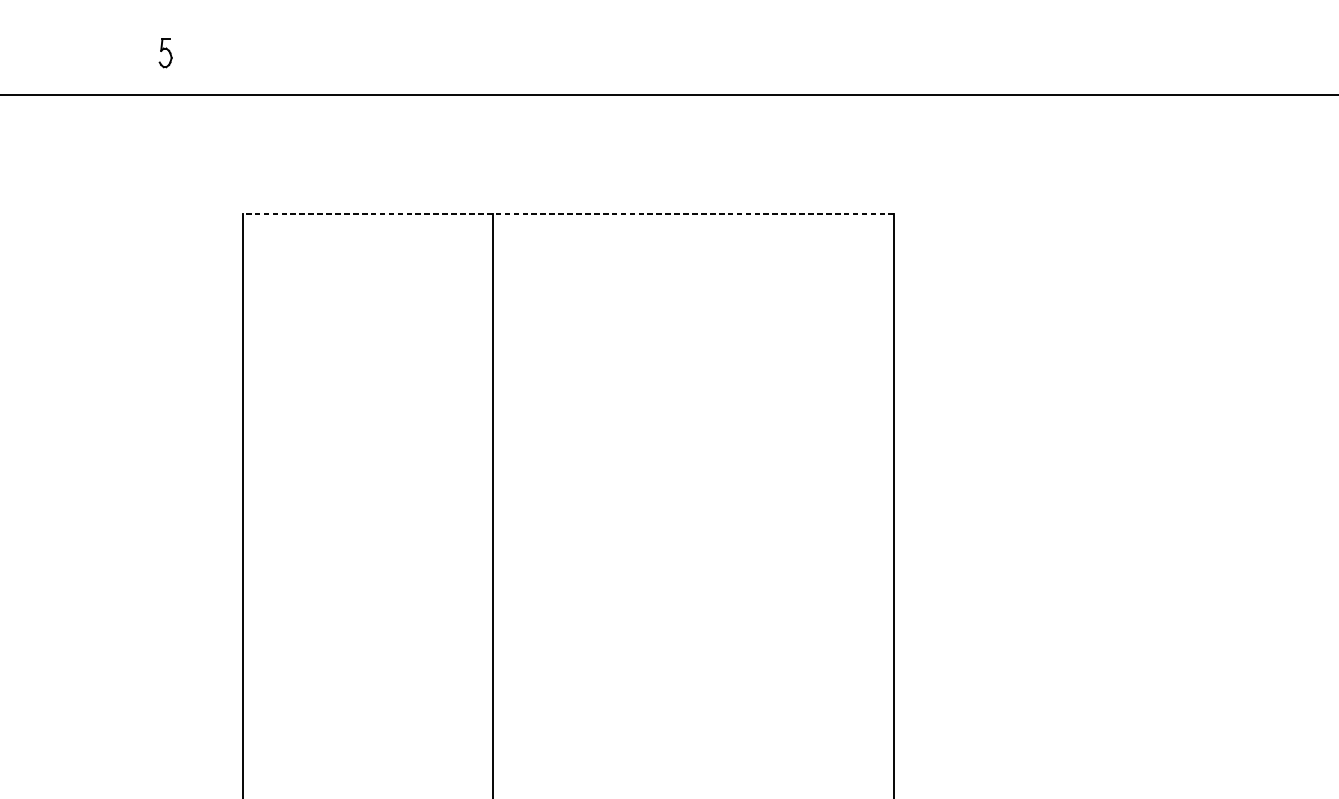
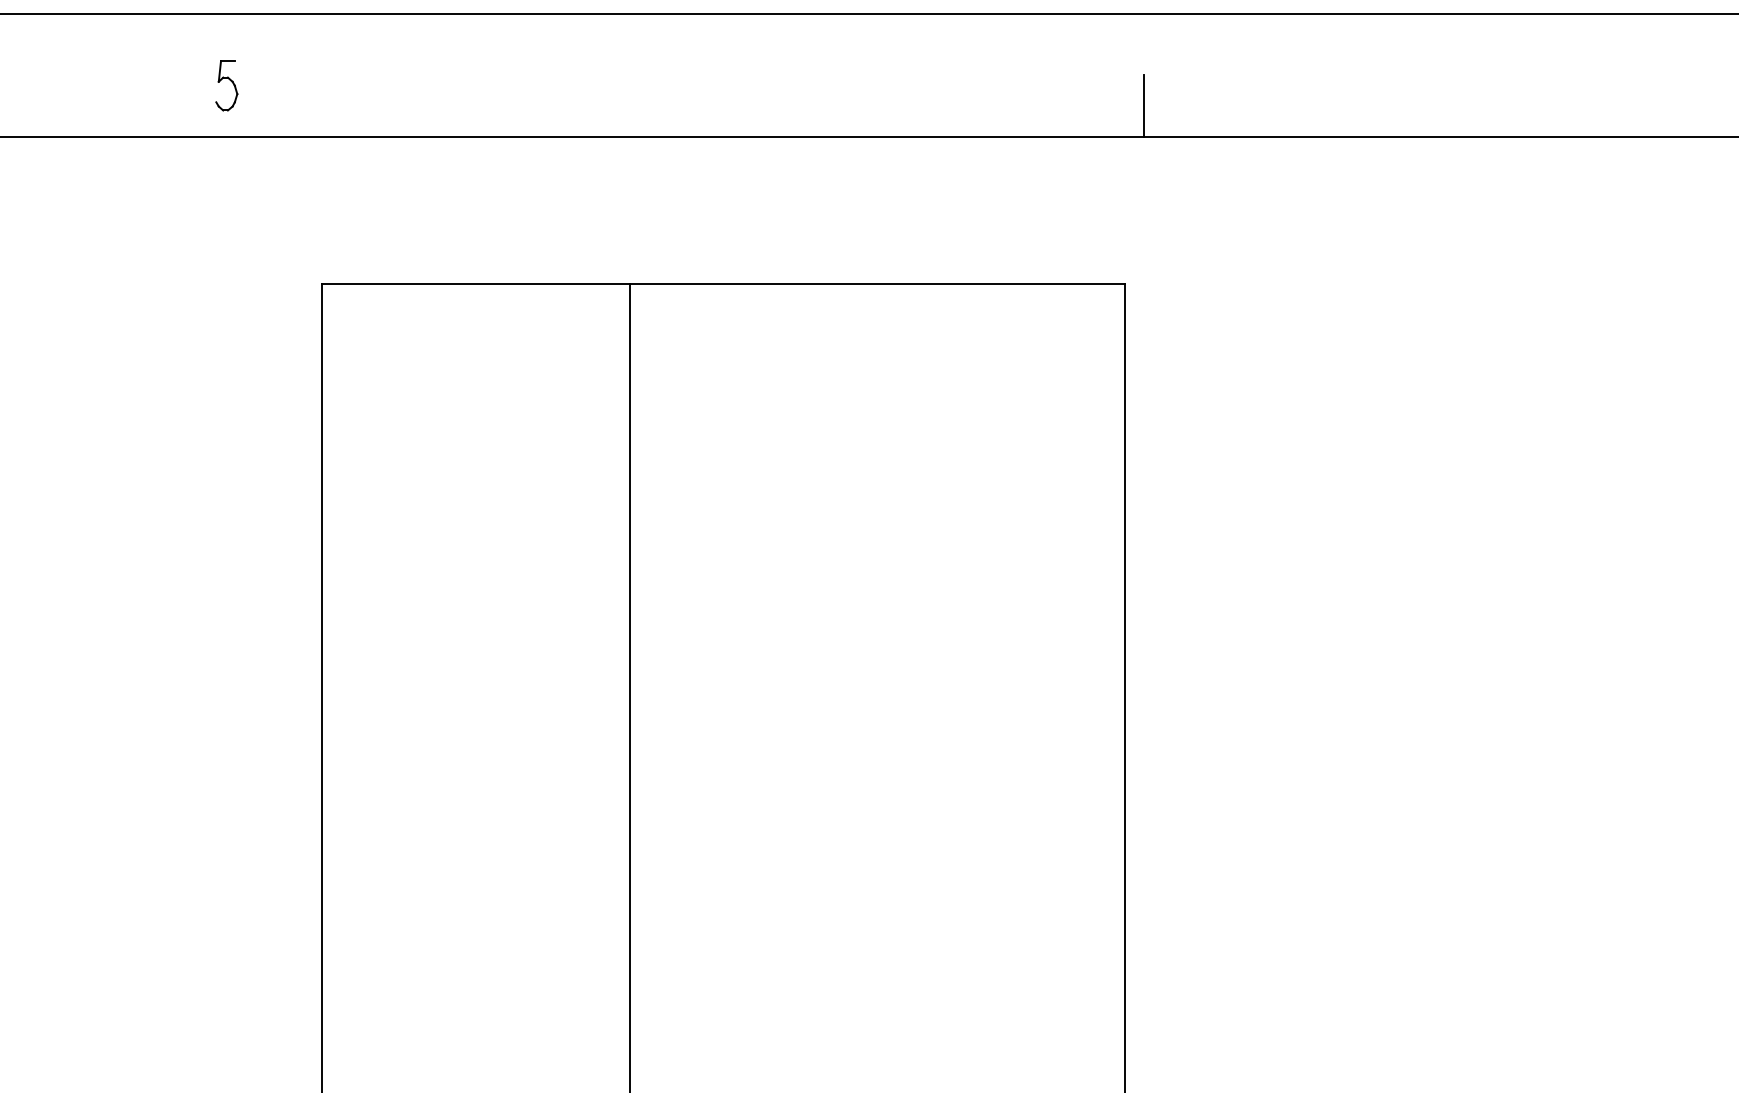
part: (165, 52) -> (226, 85), size x1.43
line: (909, 69) -> (1143, 105), added
line: (568, 213) -> (723, 283), dashed -> solid

